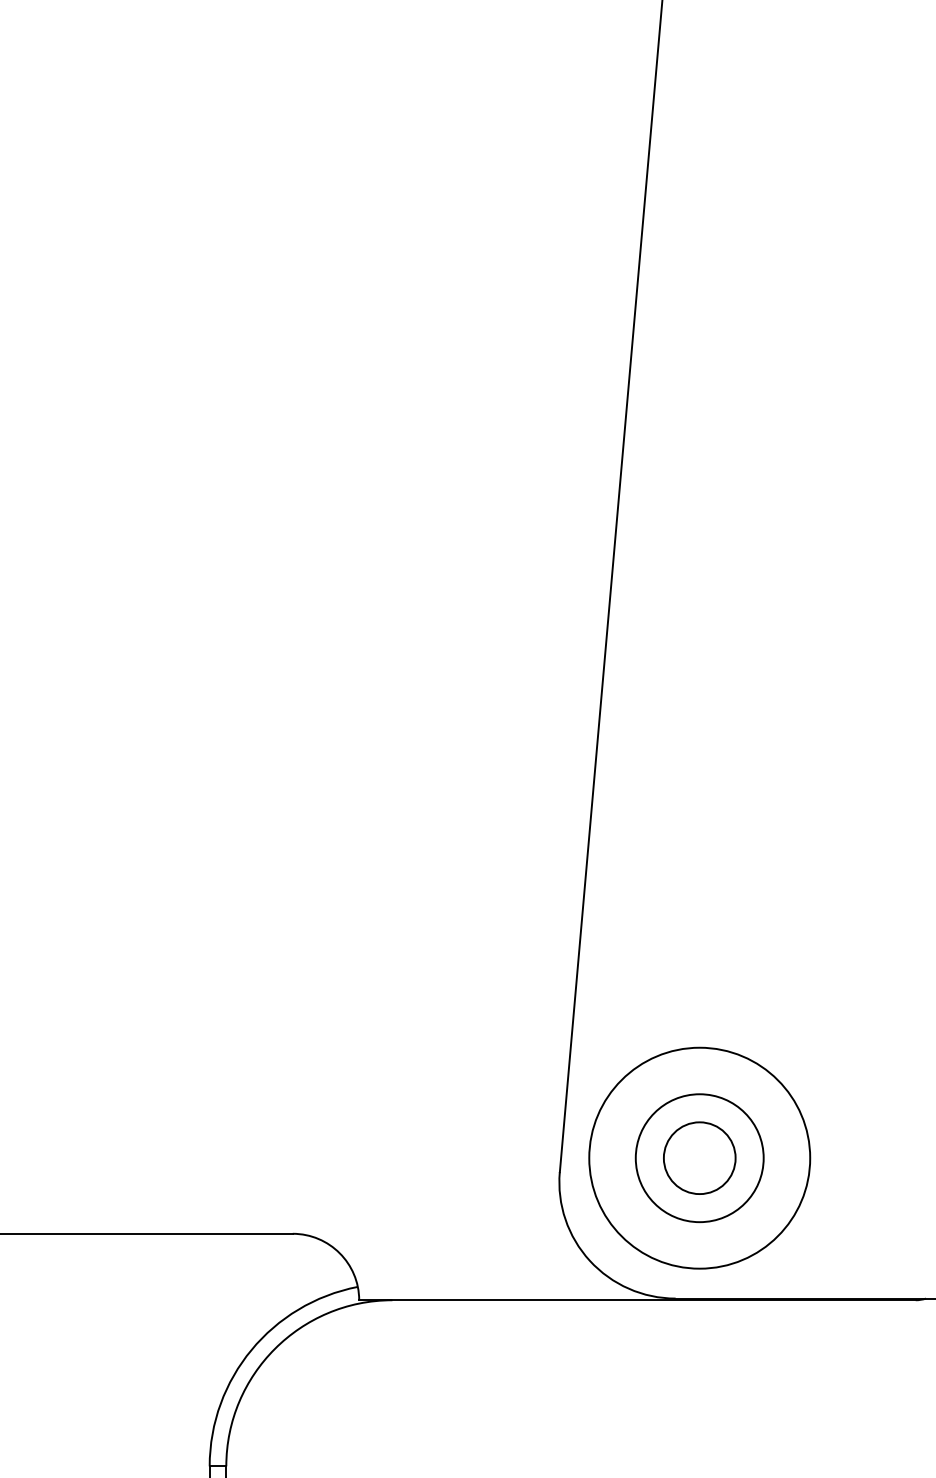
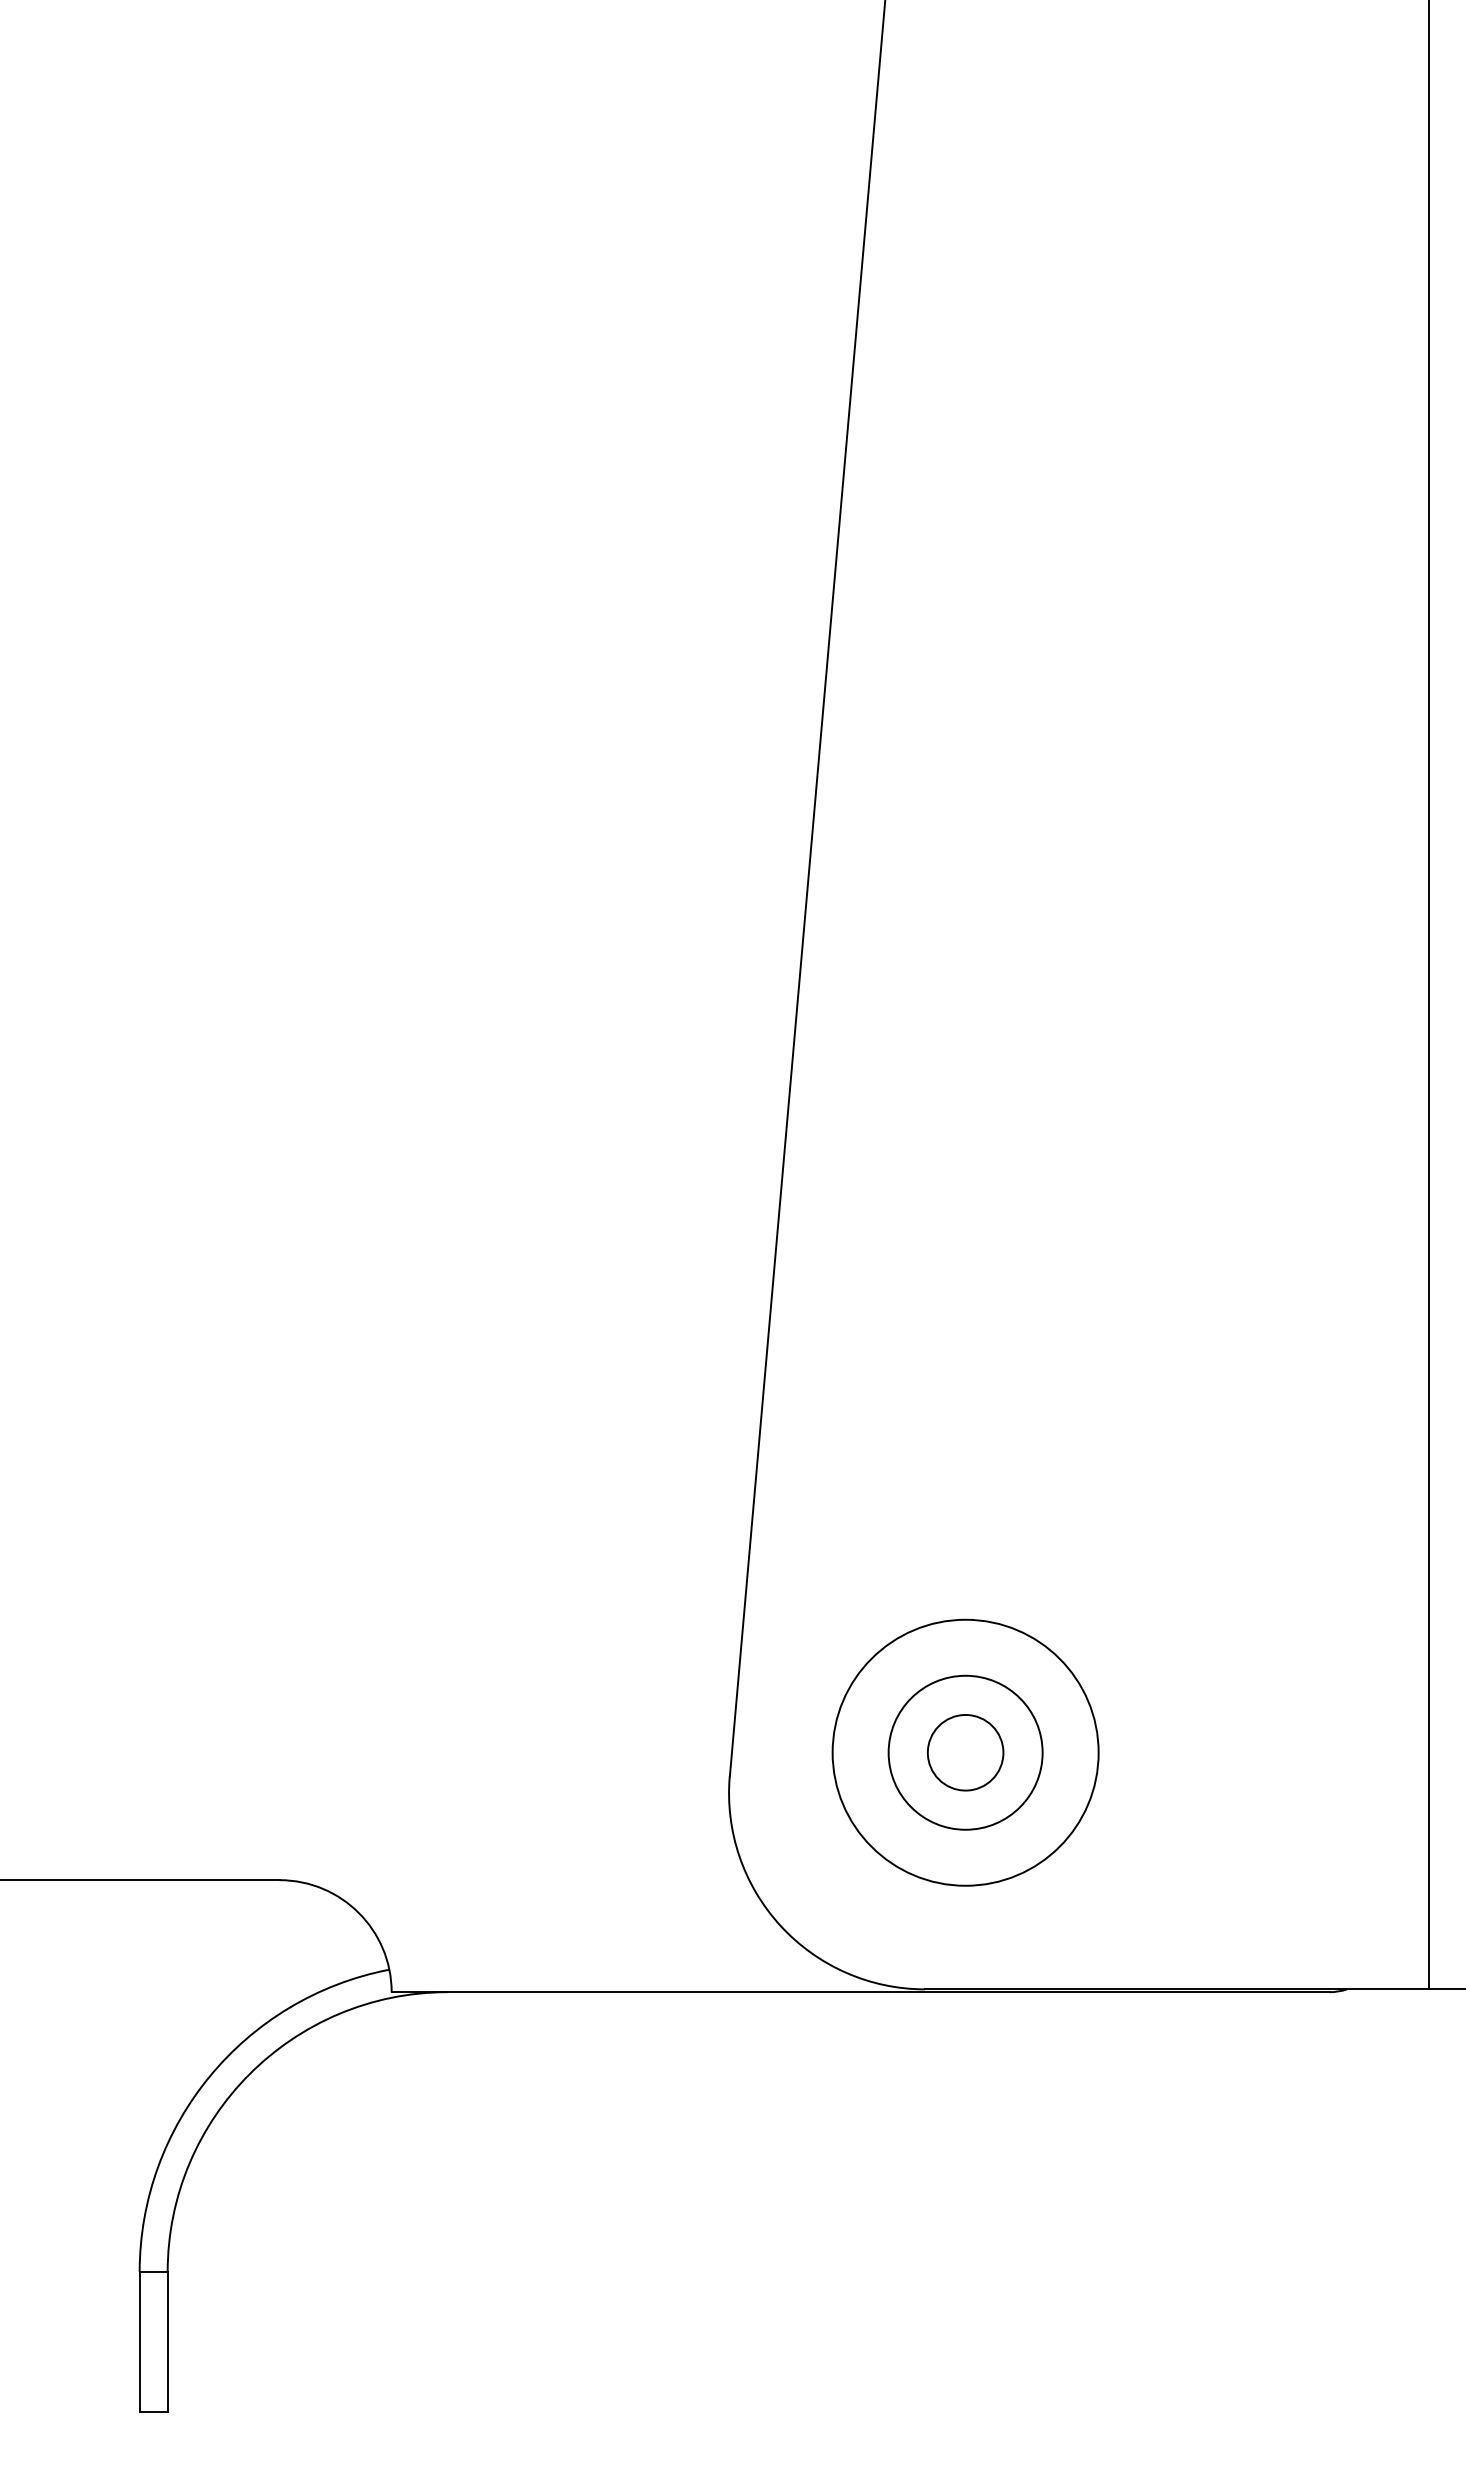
circle: (699, 1157) -> (965, 1751), size x0.62
circle: (699, 1157) -> (965, 1751), size x0.71
circle: (699, 1158) -> (965, 1753), size x0.71

